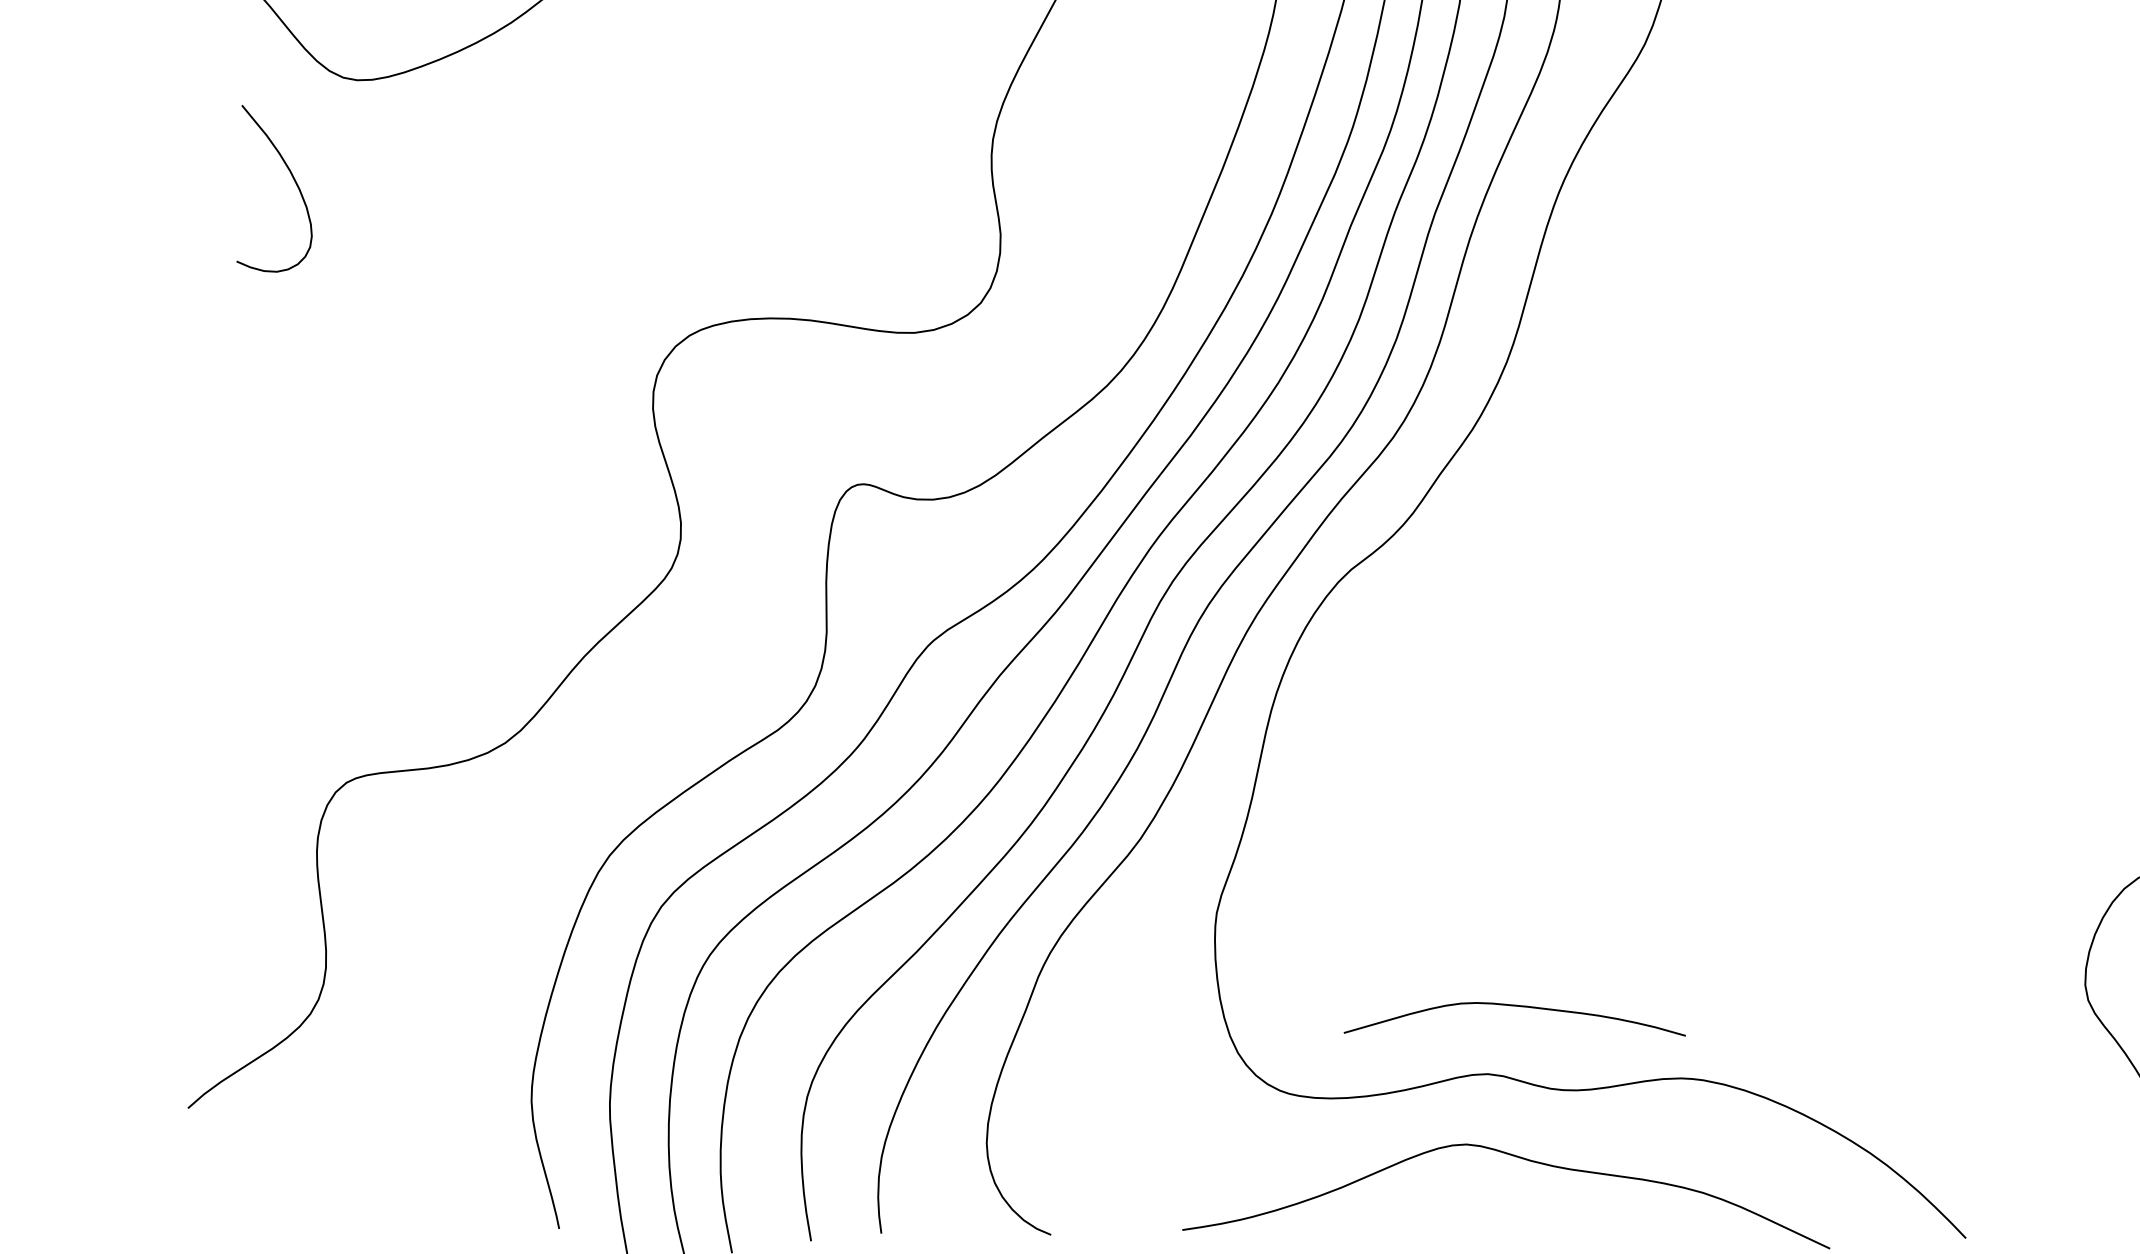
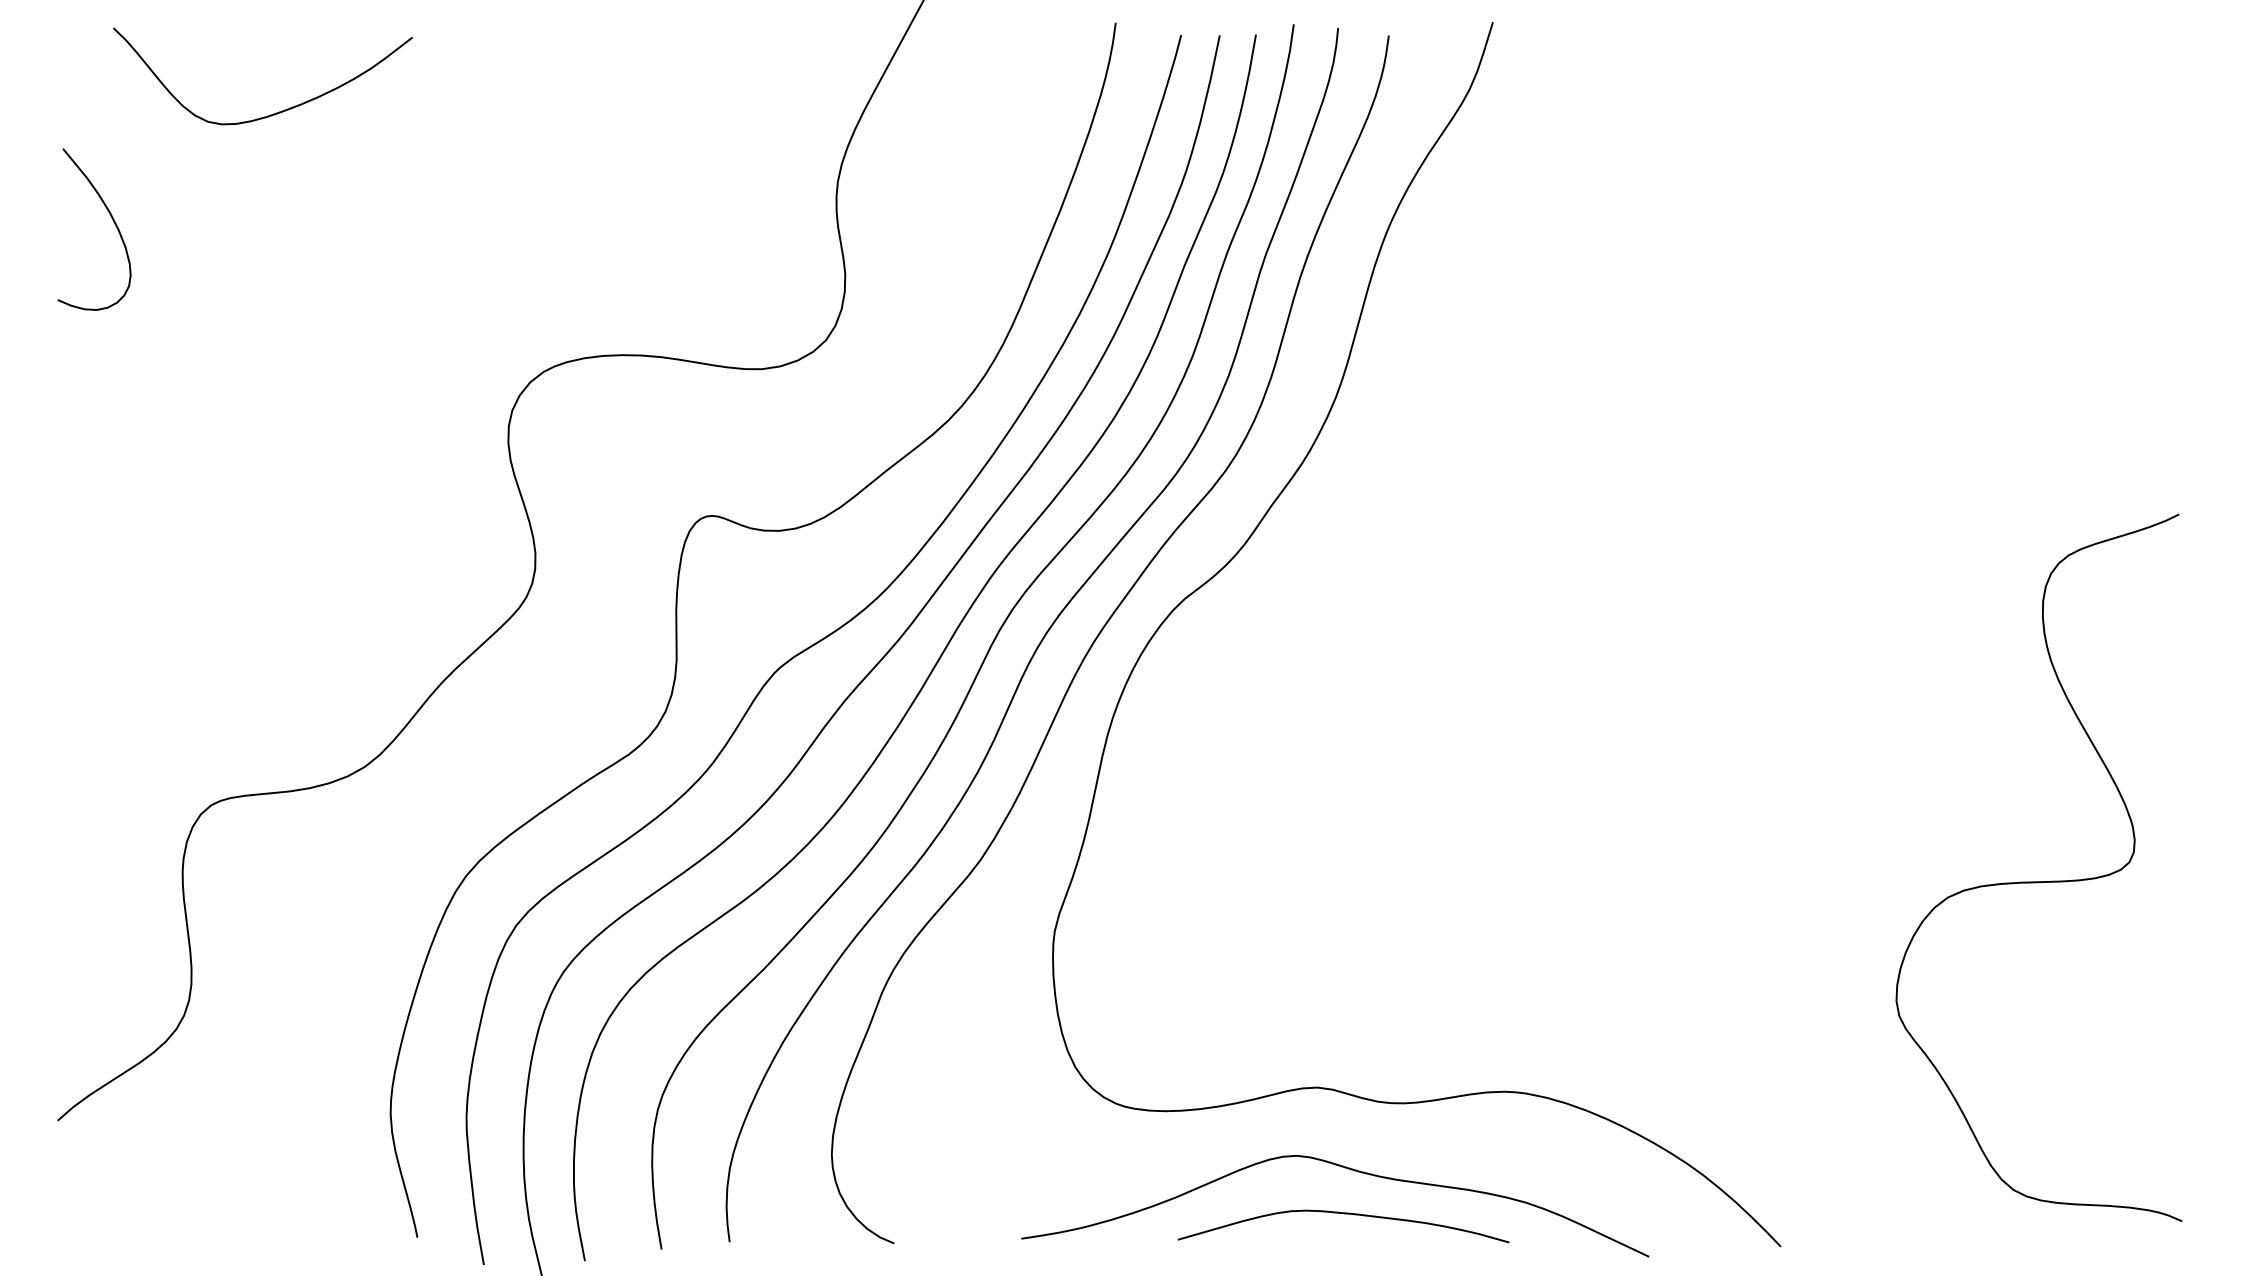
curve: (293, 179) -> (112, 220), moved
curve: (1514, 1006) -> (1343, 1214), moved

